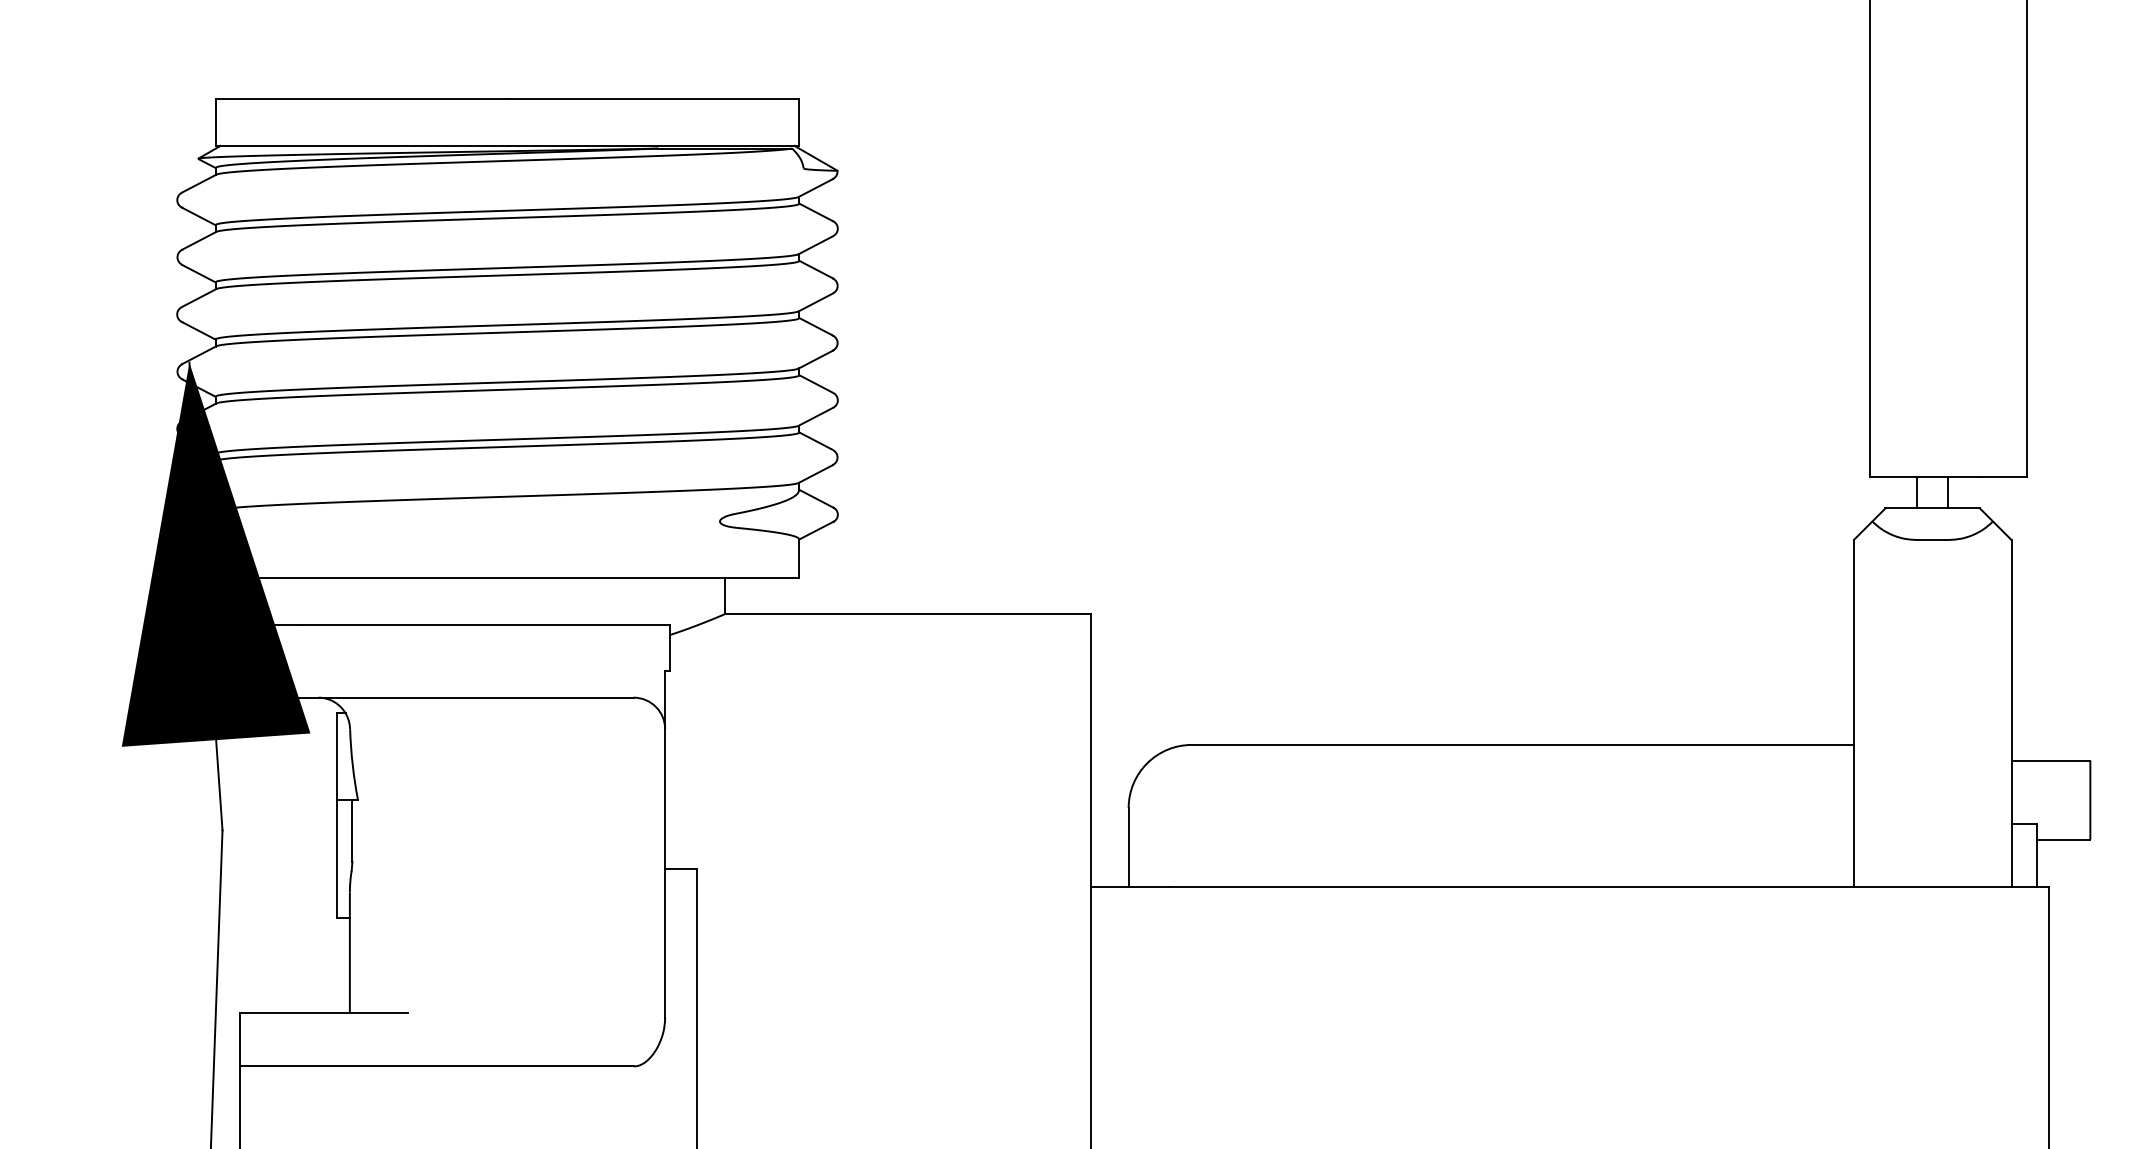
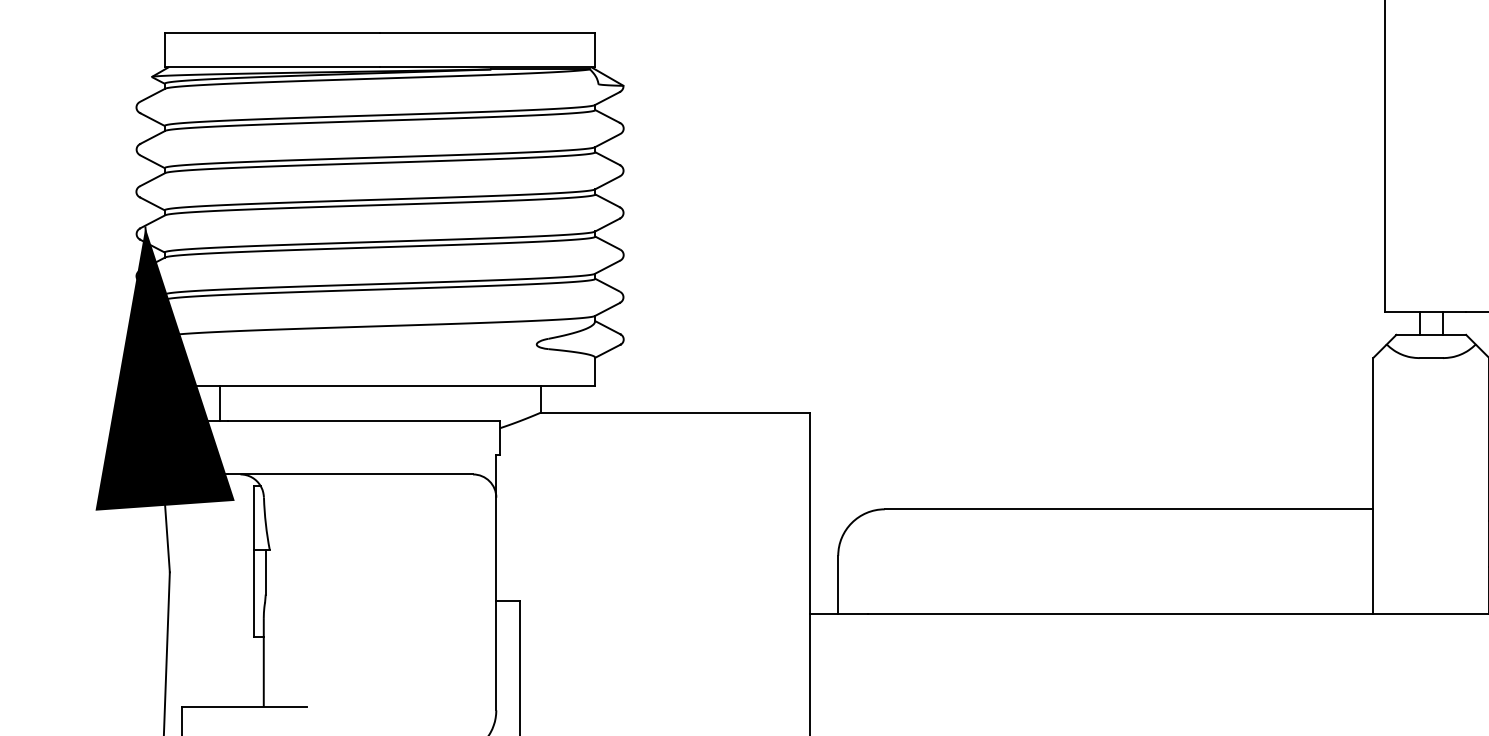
line: (289, 601) -> (219, 403), added

